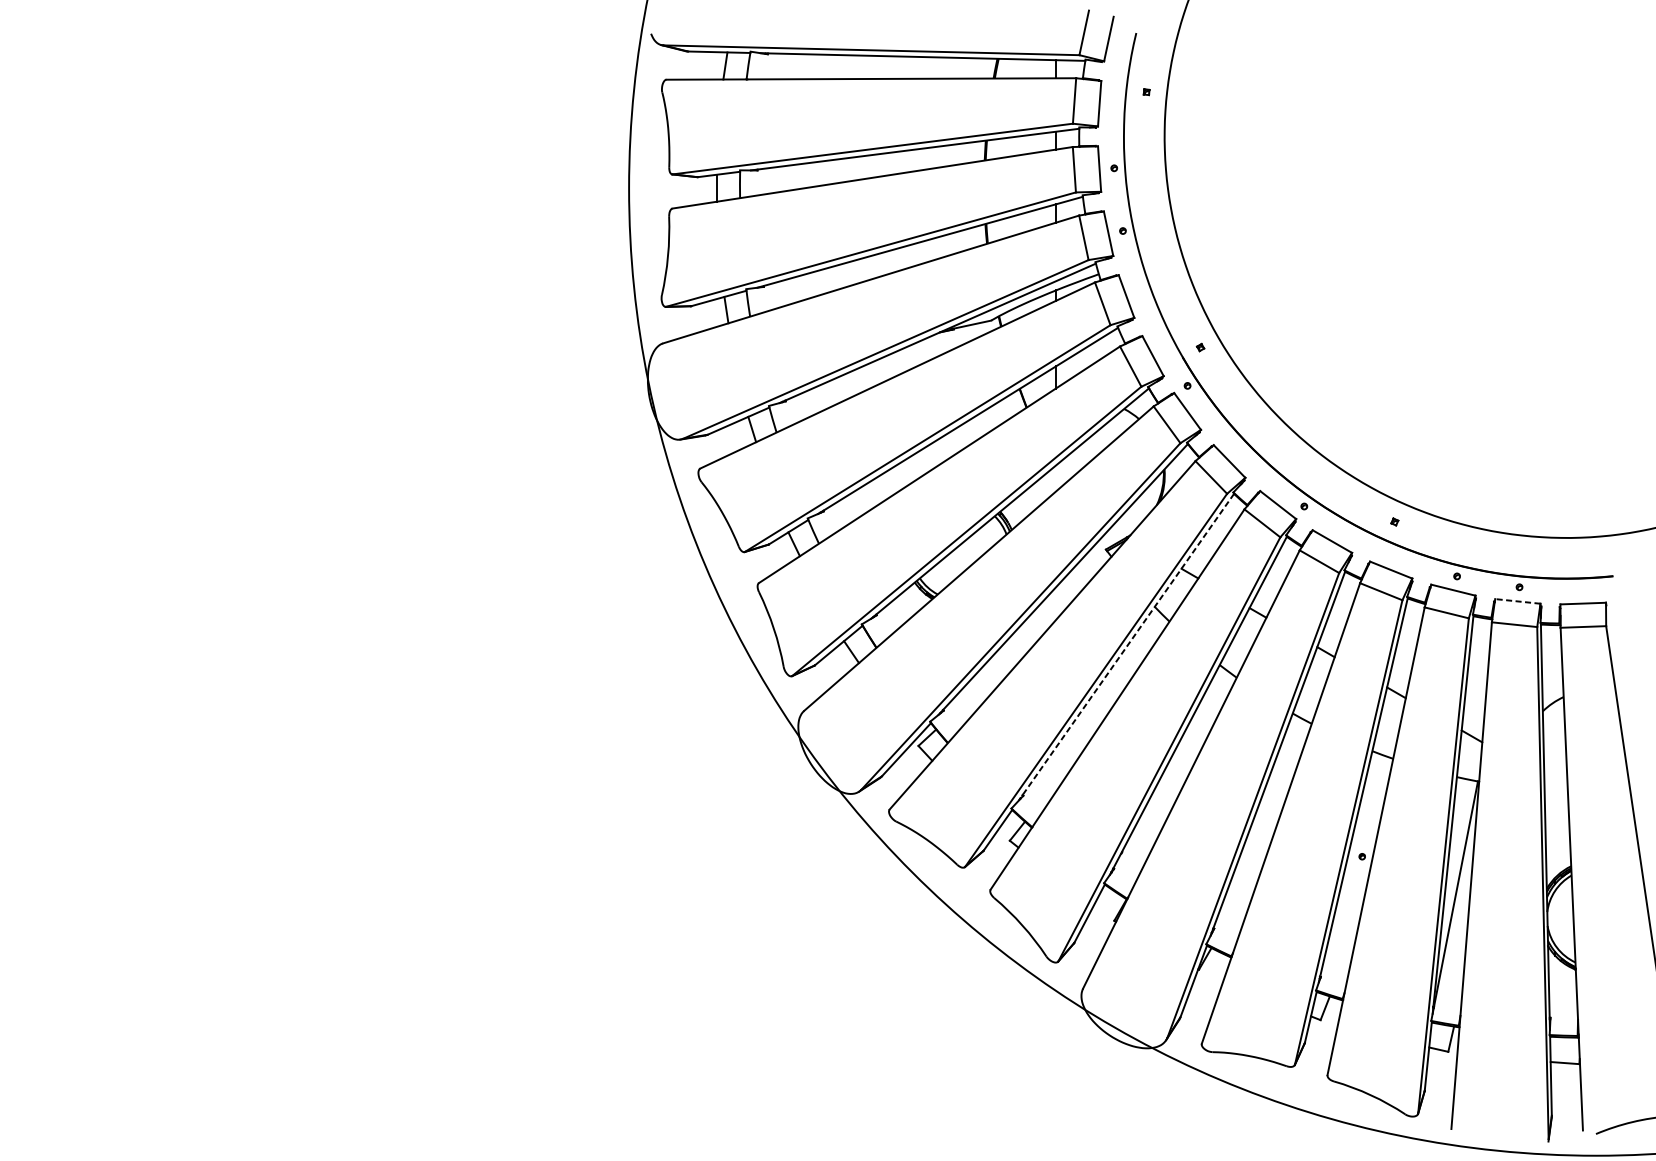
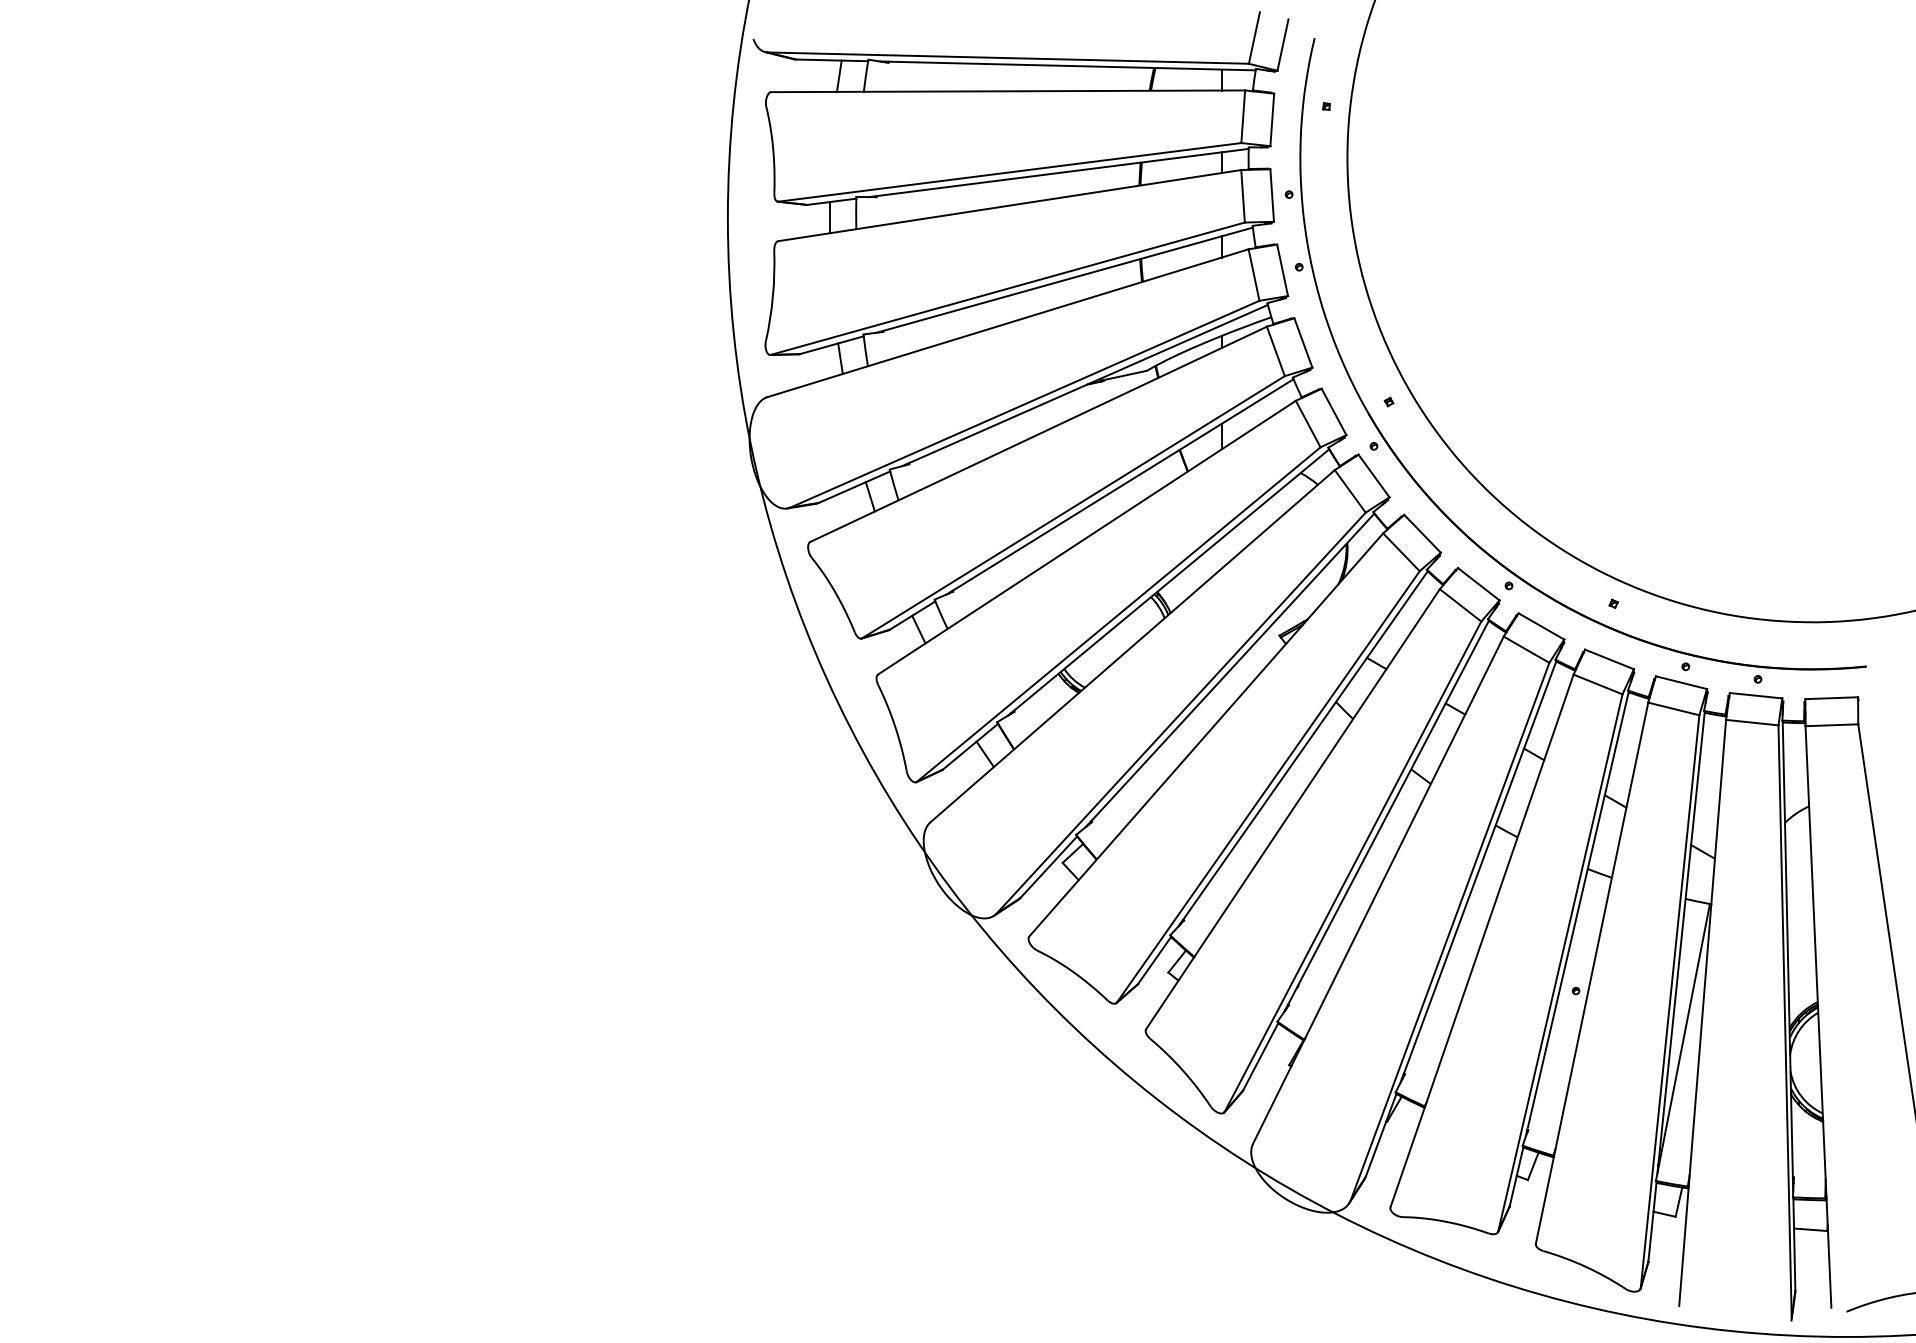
line: (1517, 601) -> (1755, 695), dashed -> solid
line: (1126, 647) -> (1303, 748), dashed -> solid

